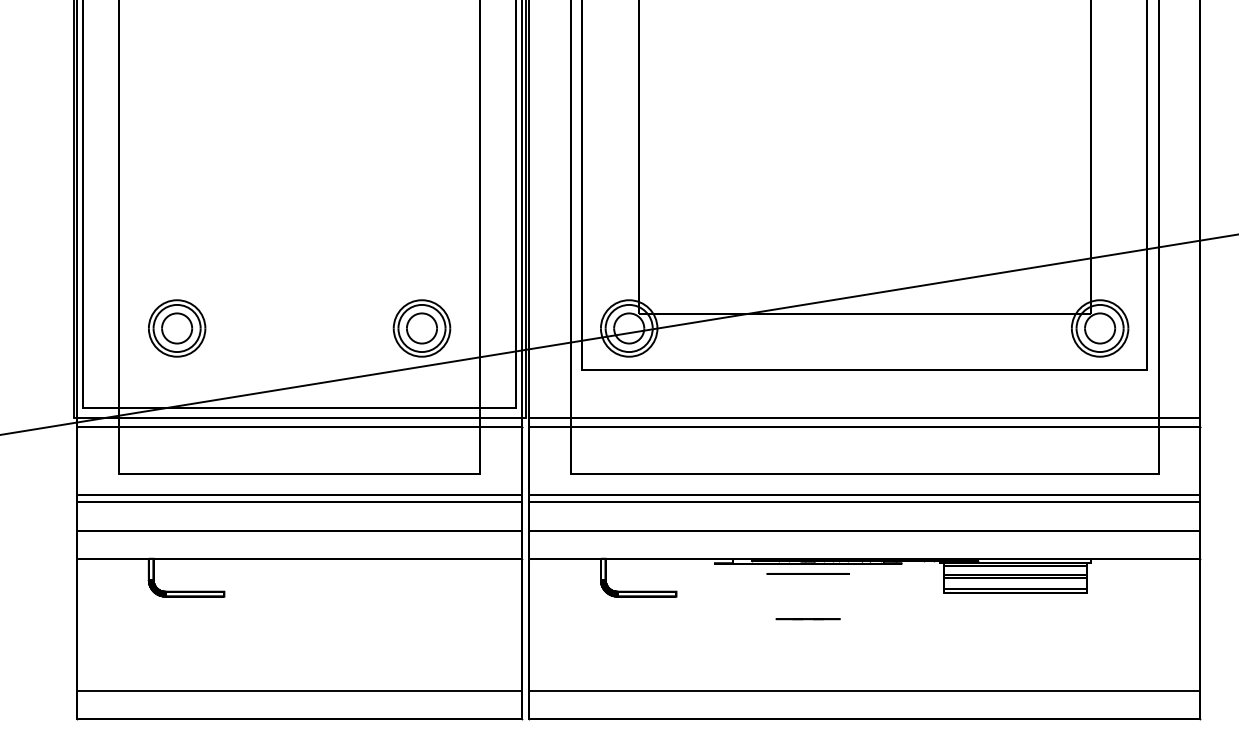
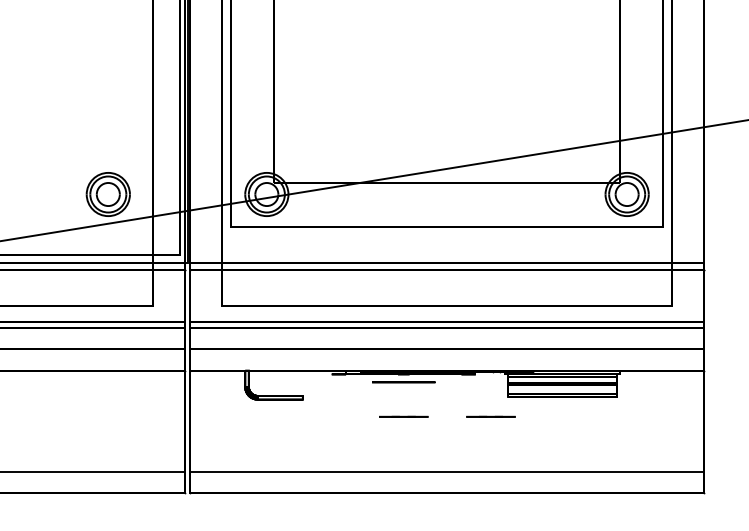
line: (921, 619) -> (490, 417), added

